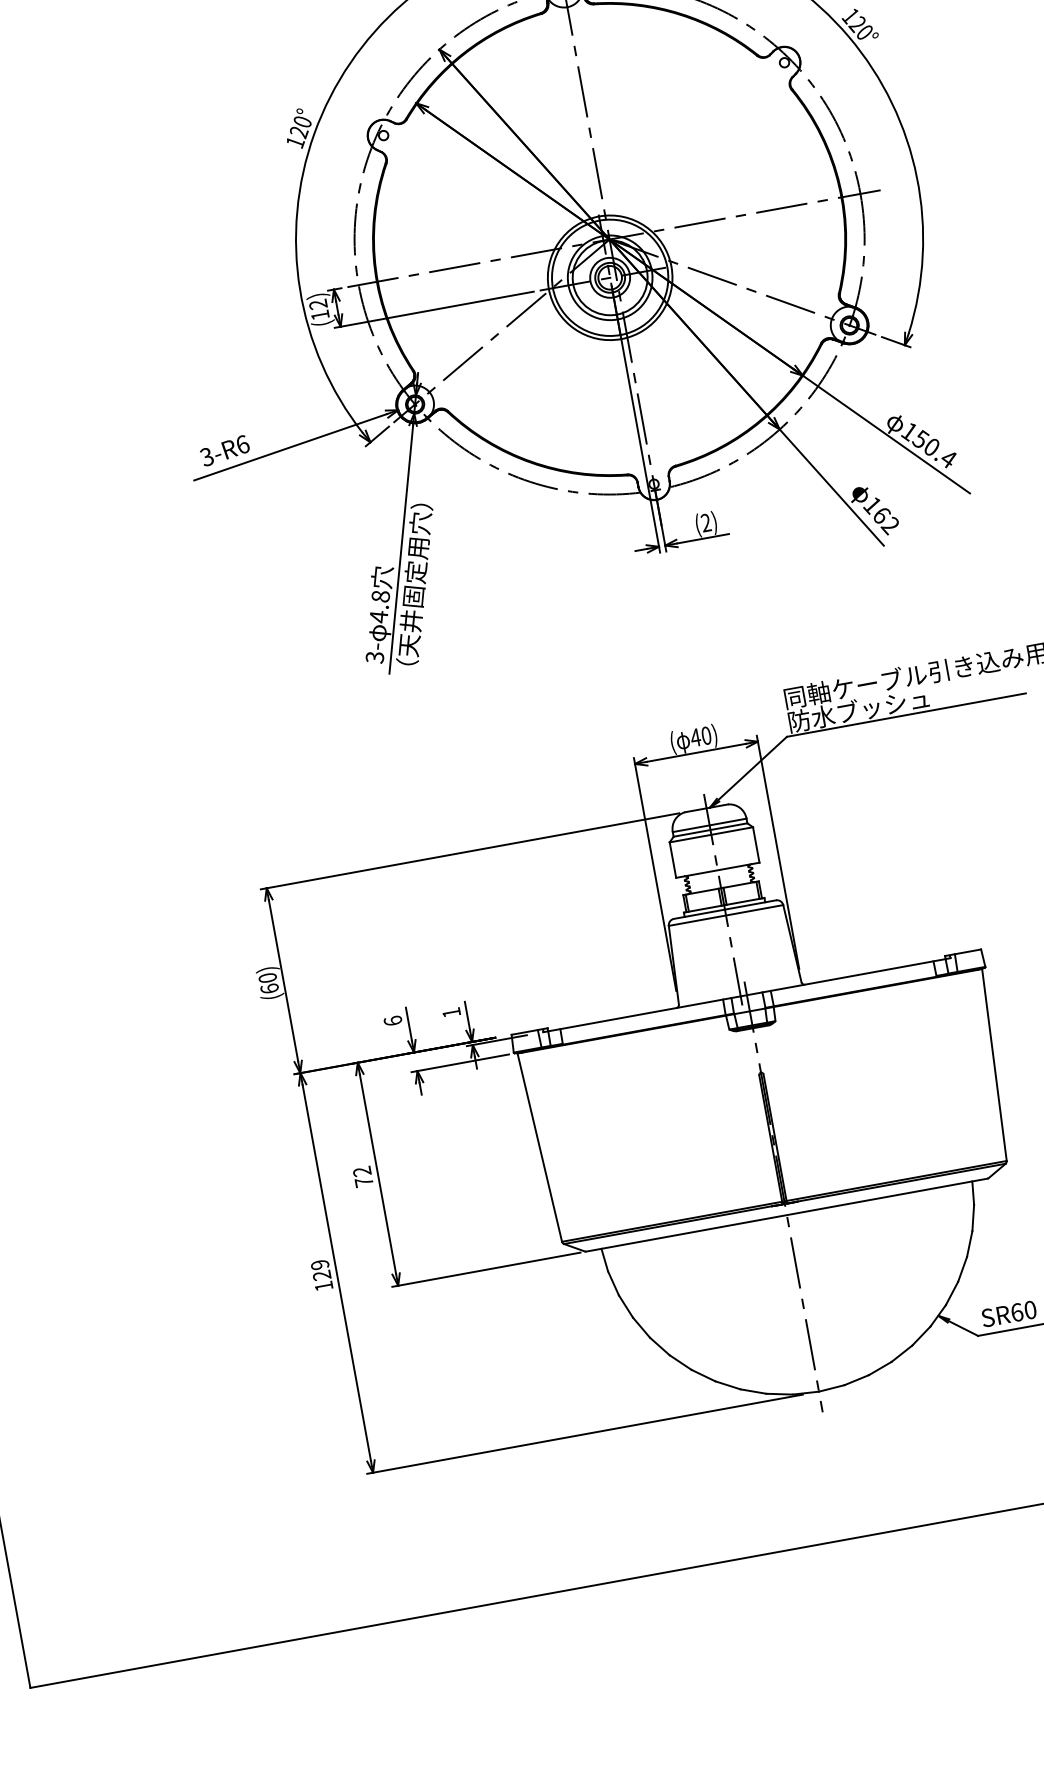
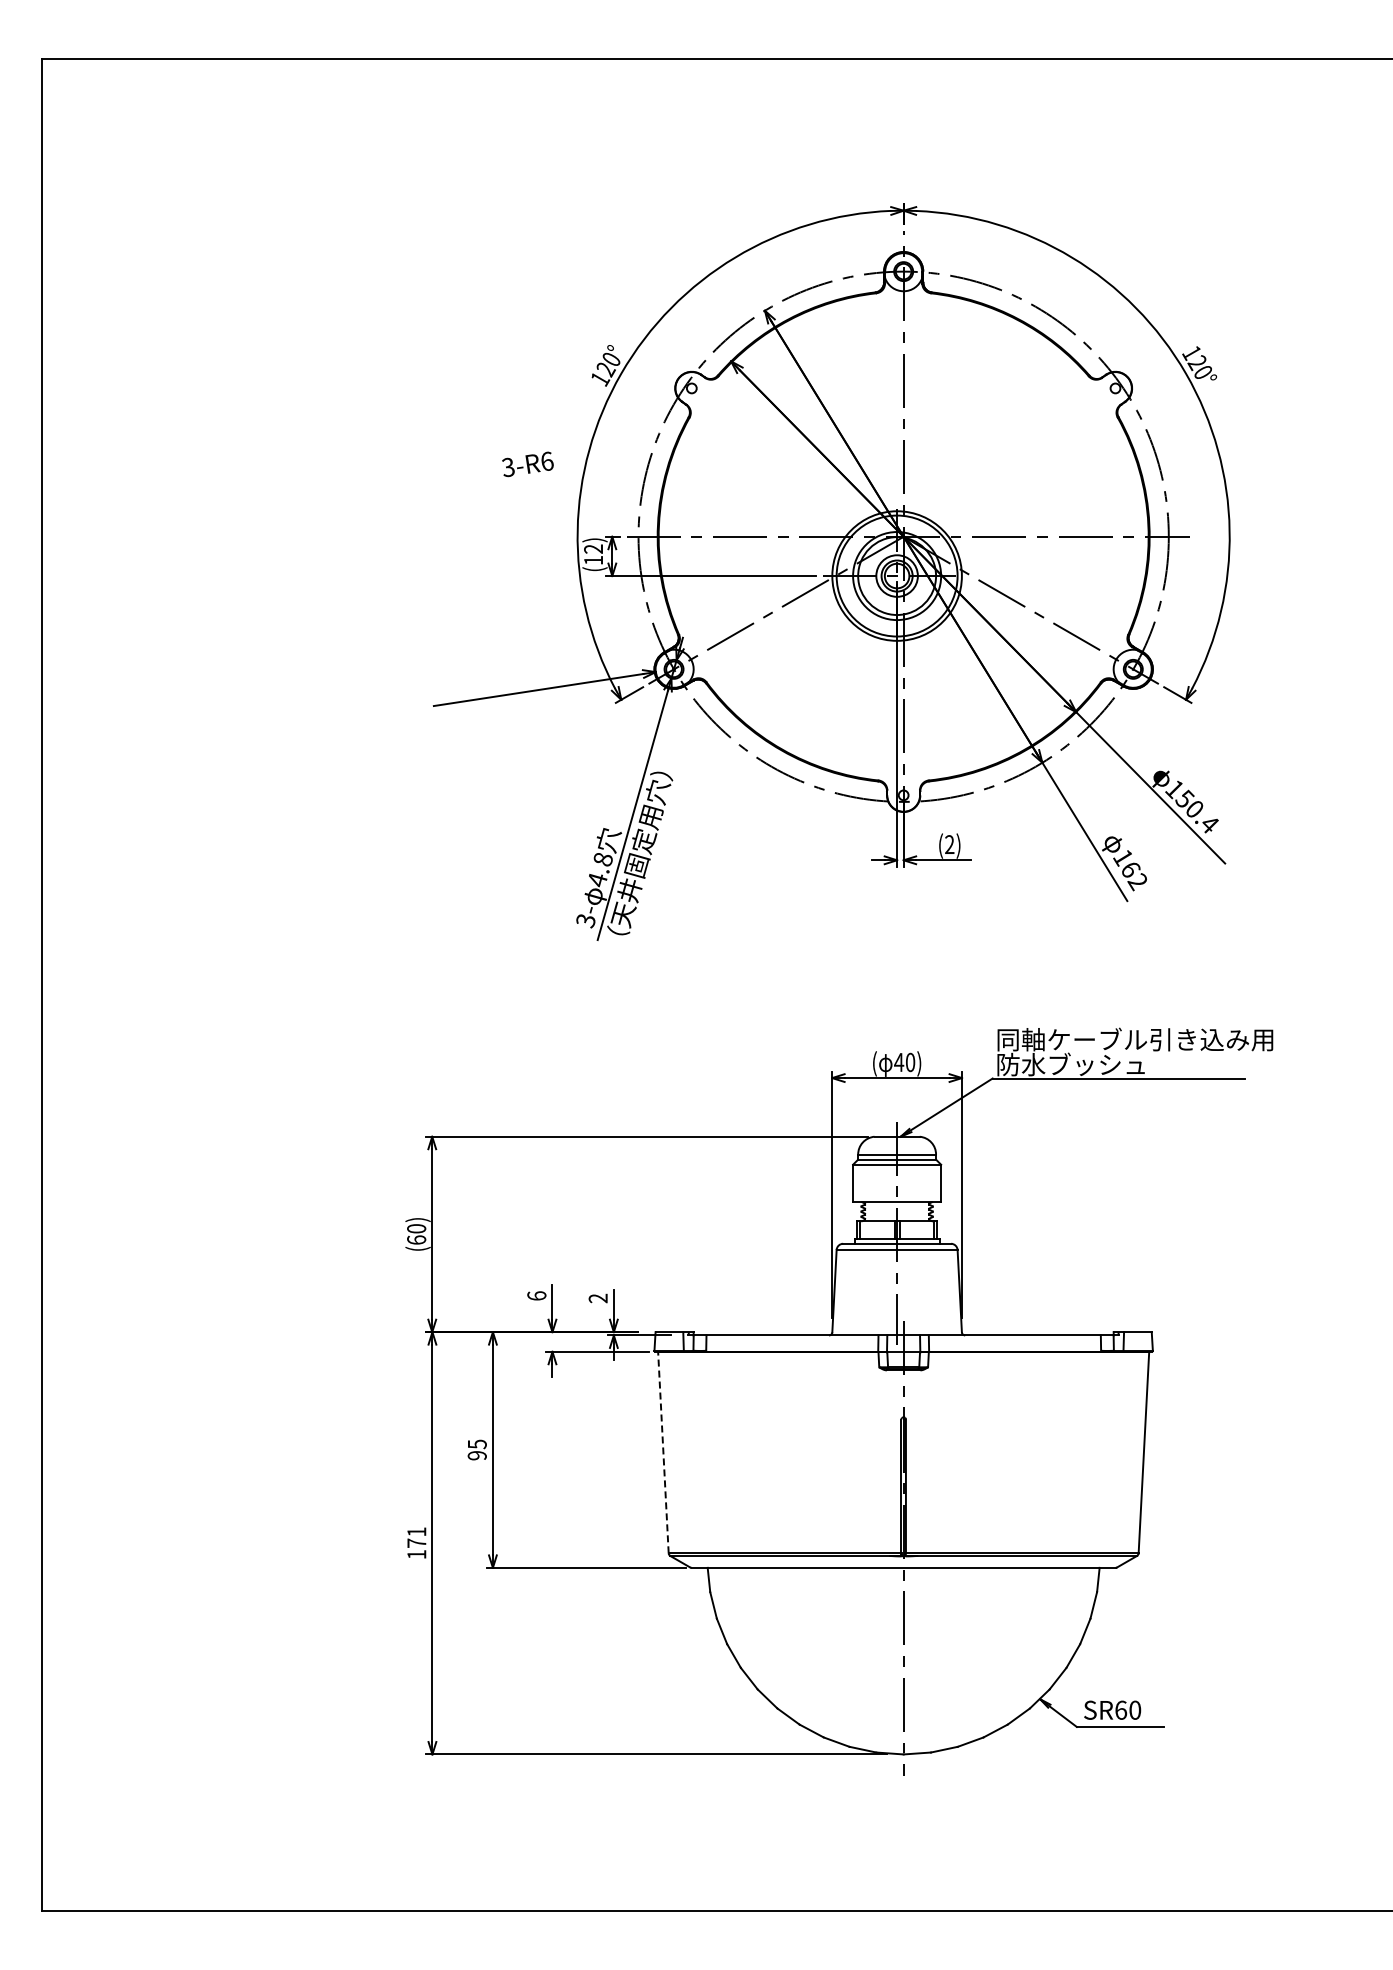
text: (224, 450) -> (527, 464), moved
text: (450, 1012) -> (597, 1298), 1 -> 2
line: (539, 1147) -> (663, 1452), solid -> dashed
text: (362, 1176) -> (476, 1449), 72 -> 95
text: (320, 1270) -> (416, 1537), 129 -> 171

